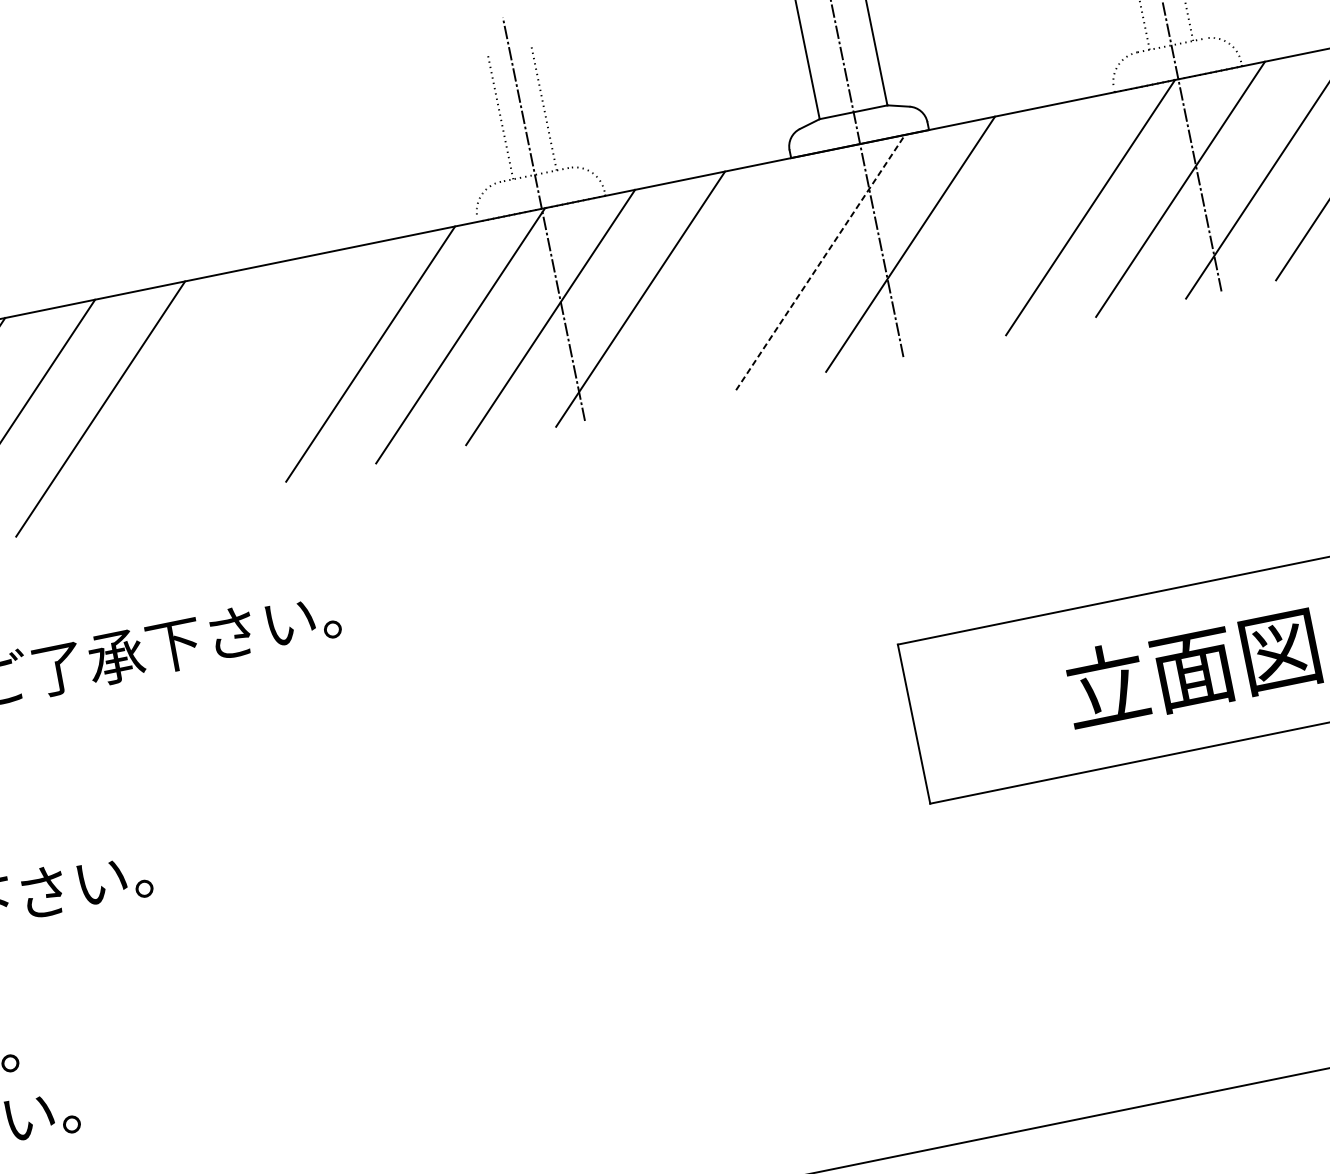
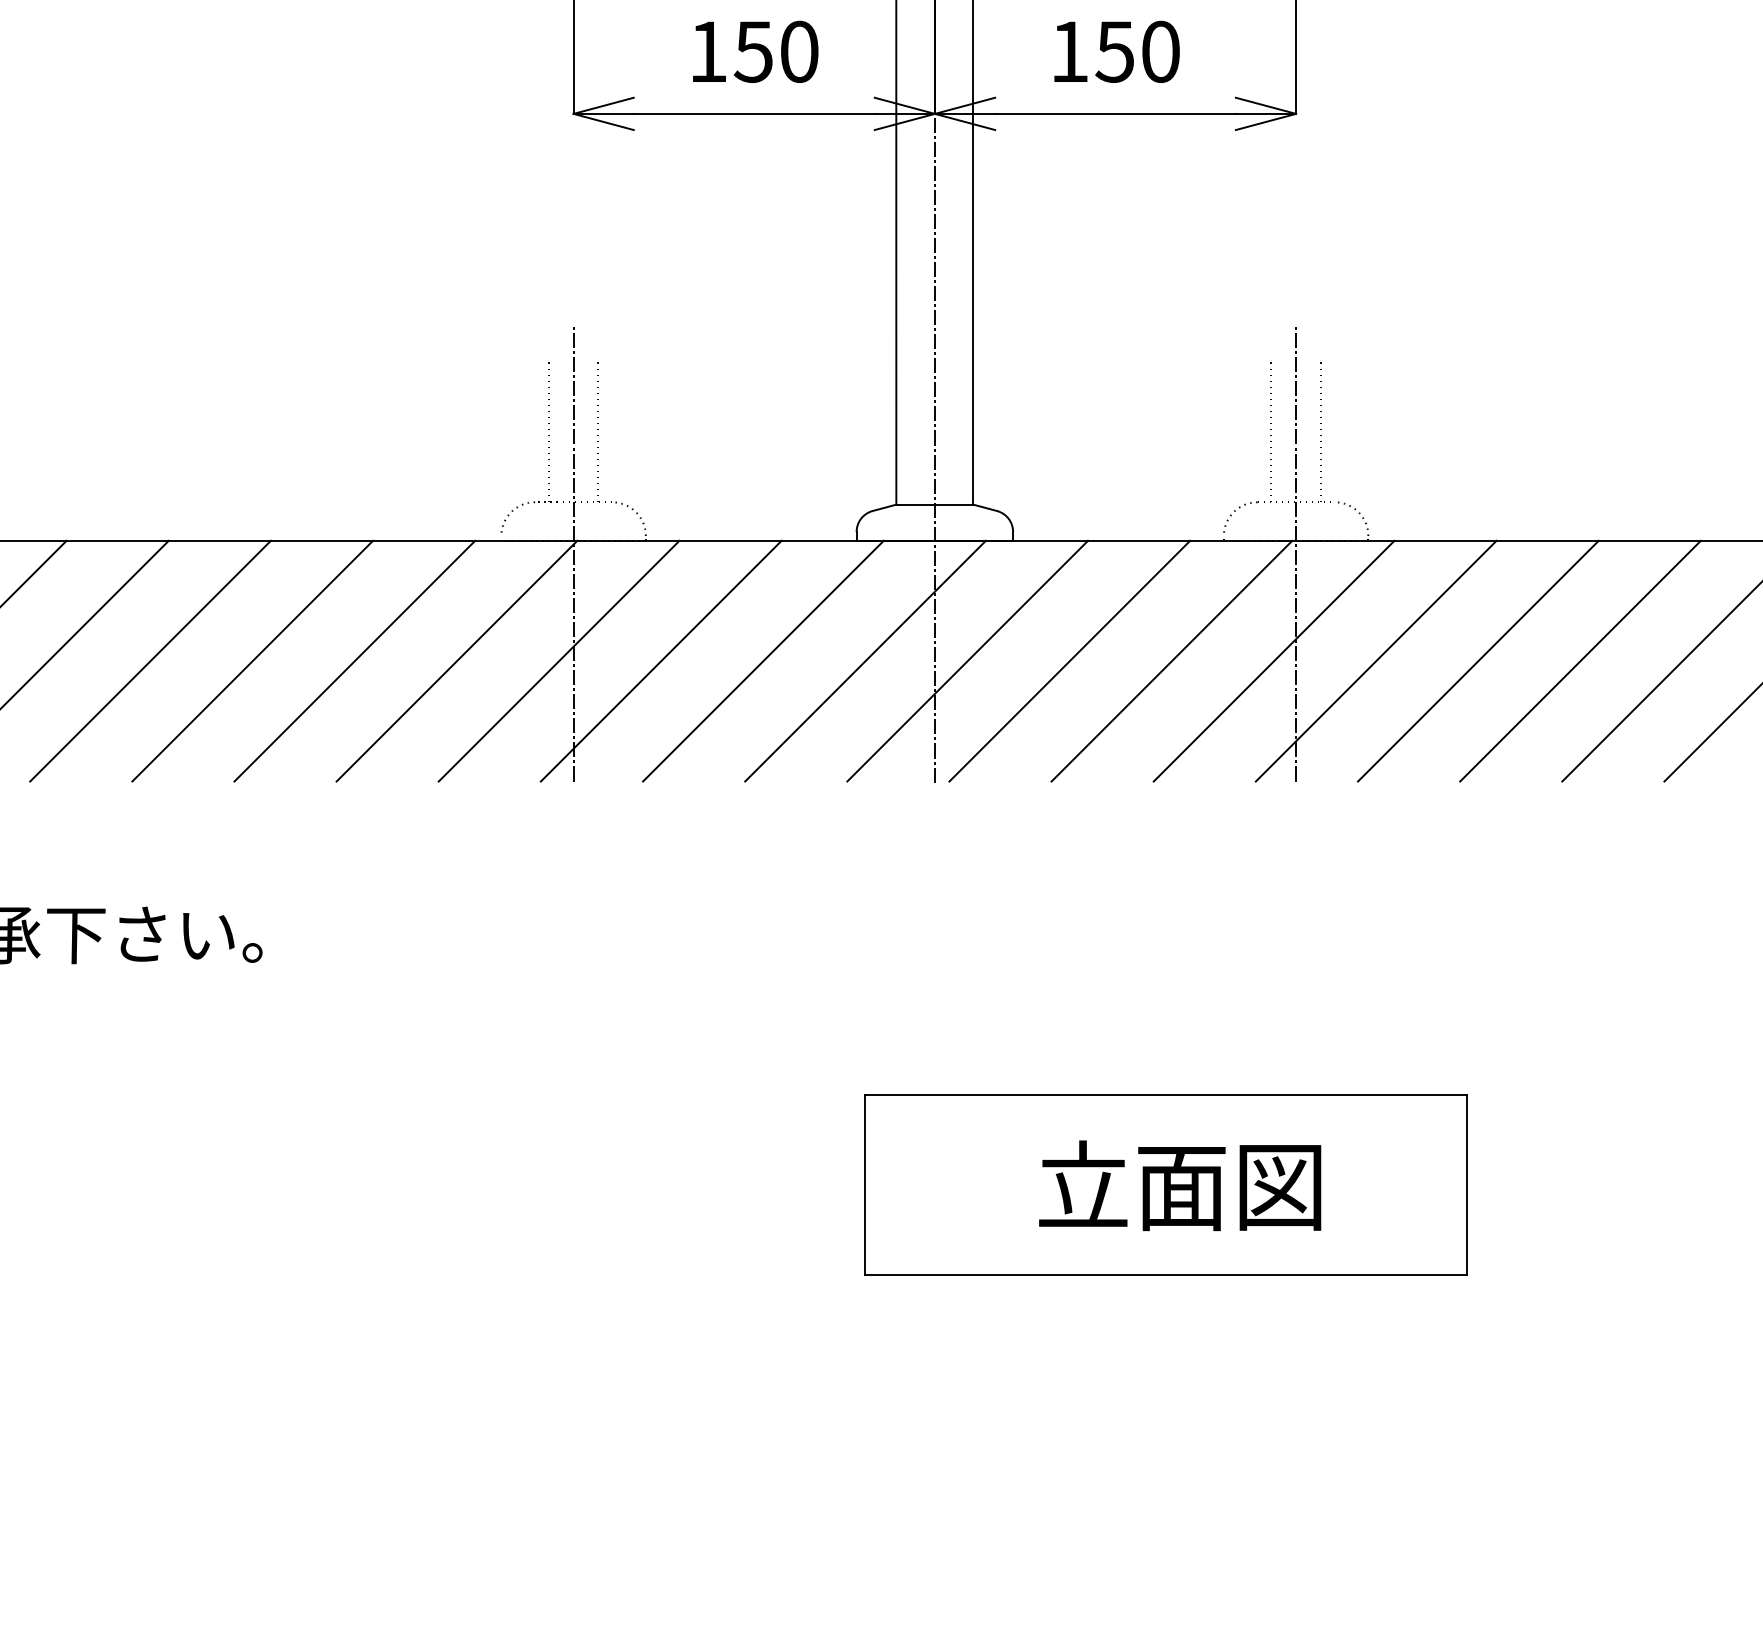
line: (1000, 225) -> (1069, 660), added
line: (820, 261) -> (865, 660), dashed -> solid
line: (730, 280) -> (763, 660), added
line: (280, 371) -> (252, 660), added
line: (190, 390) -> (150, 660), added

